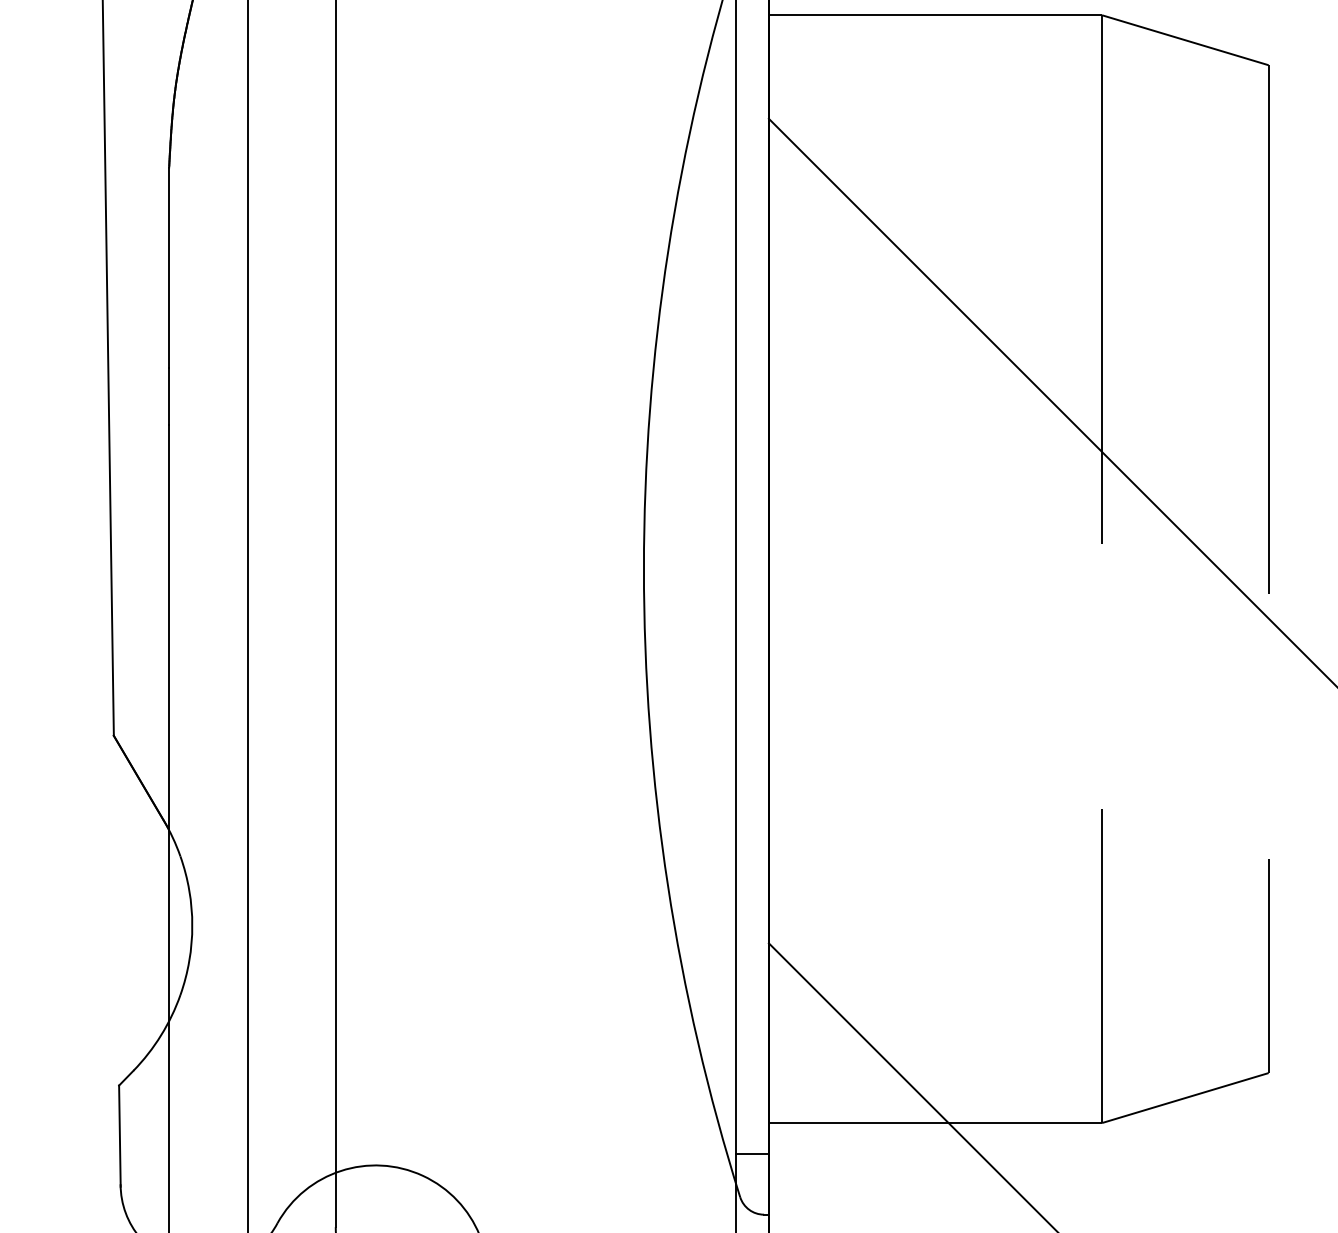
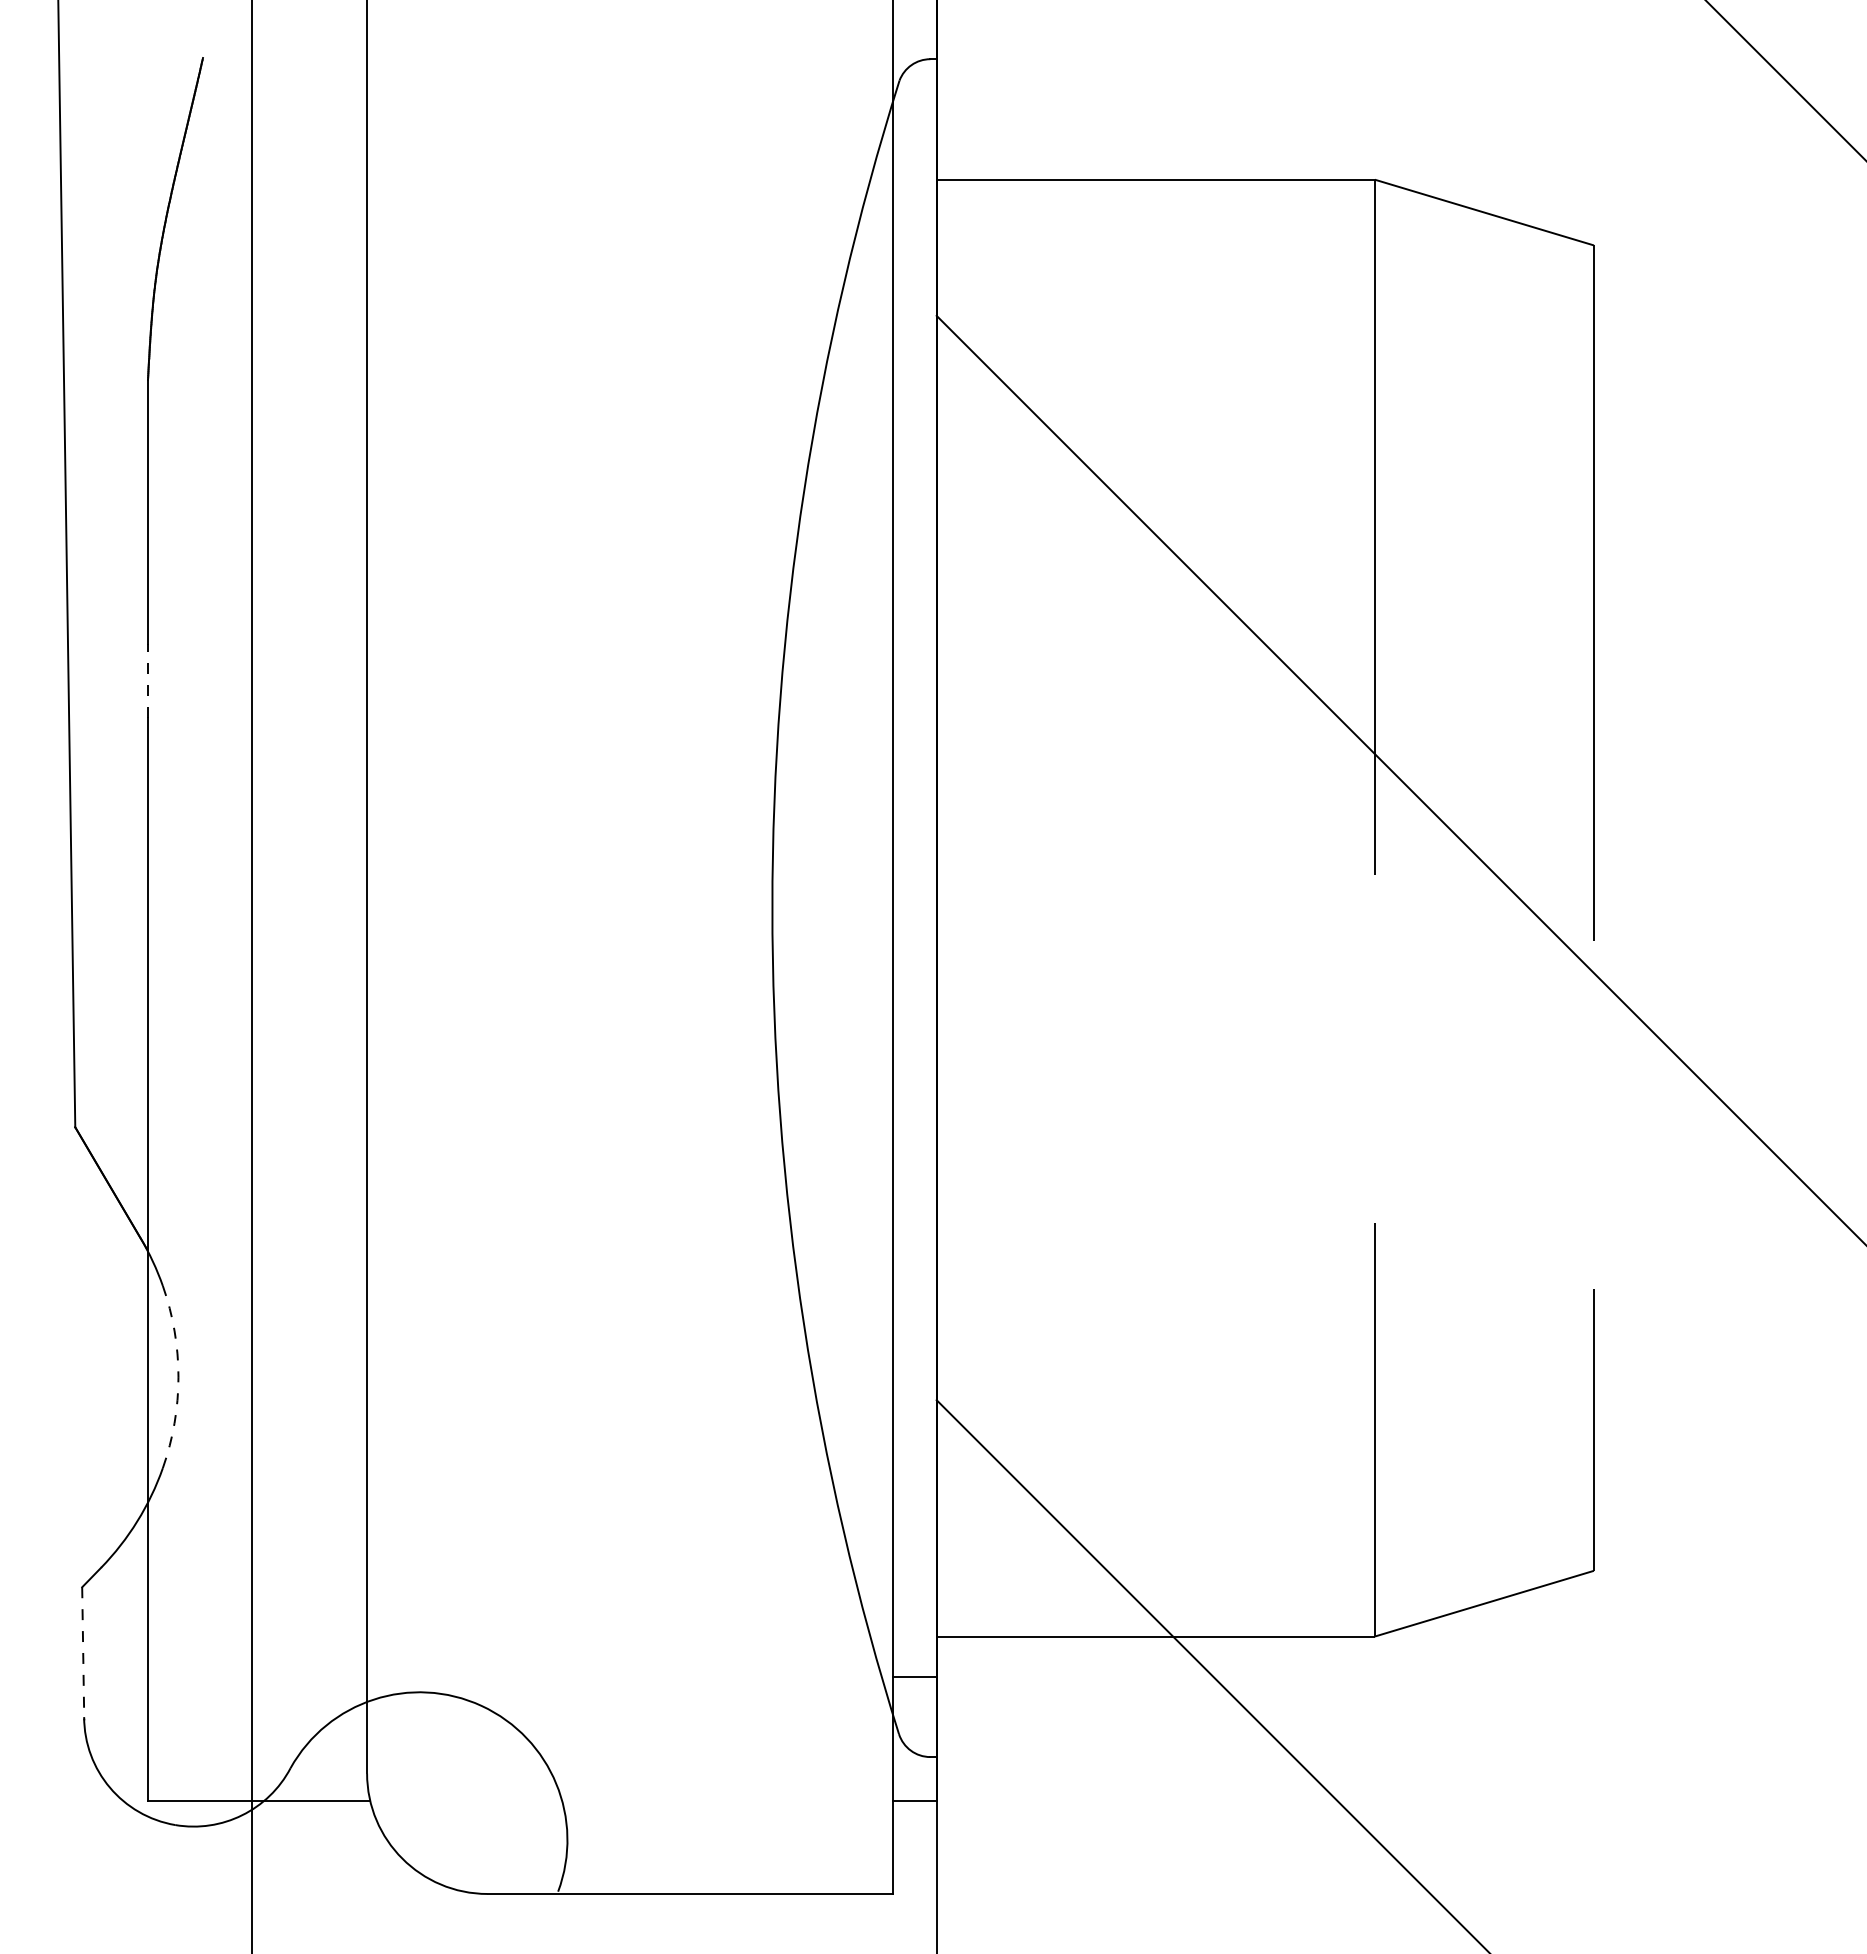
line: (169, 396) -> (148, 681), solid -> dashed
arc: (192, 926) -> (178, 1377), solid -> dashed
line: (120, 1135) -> (83, 1653), solid -> dashed

